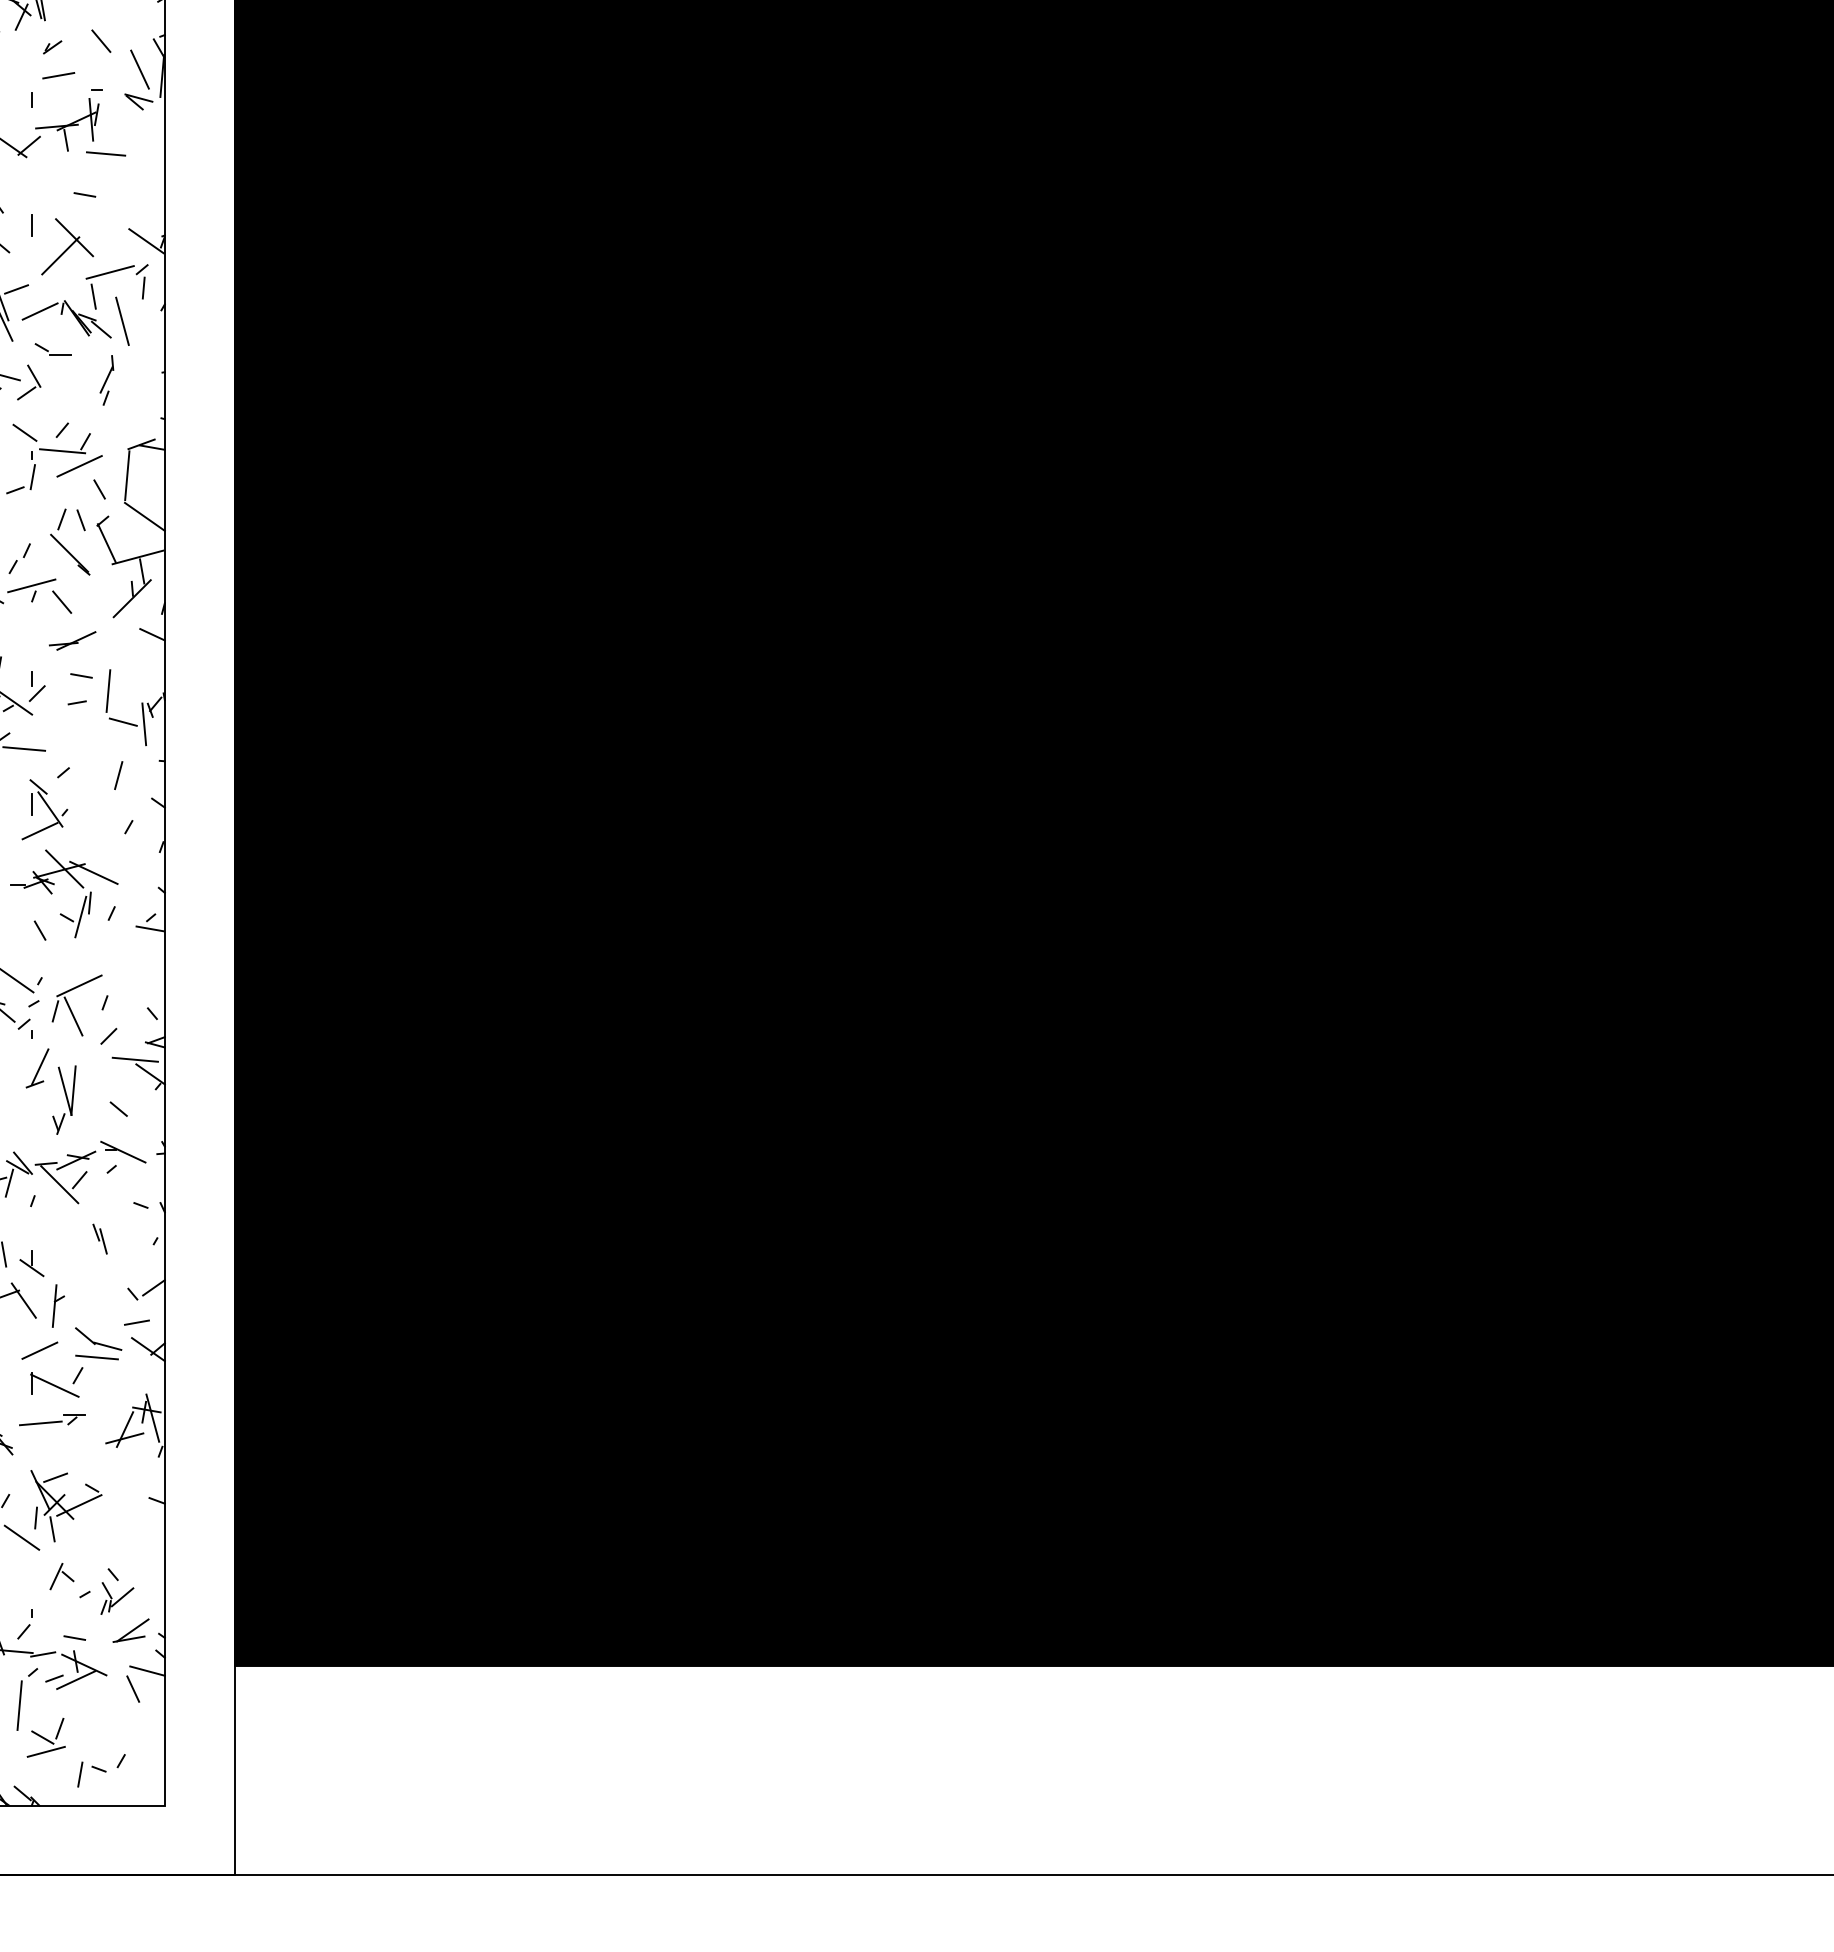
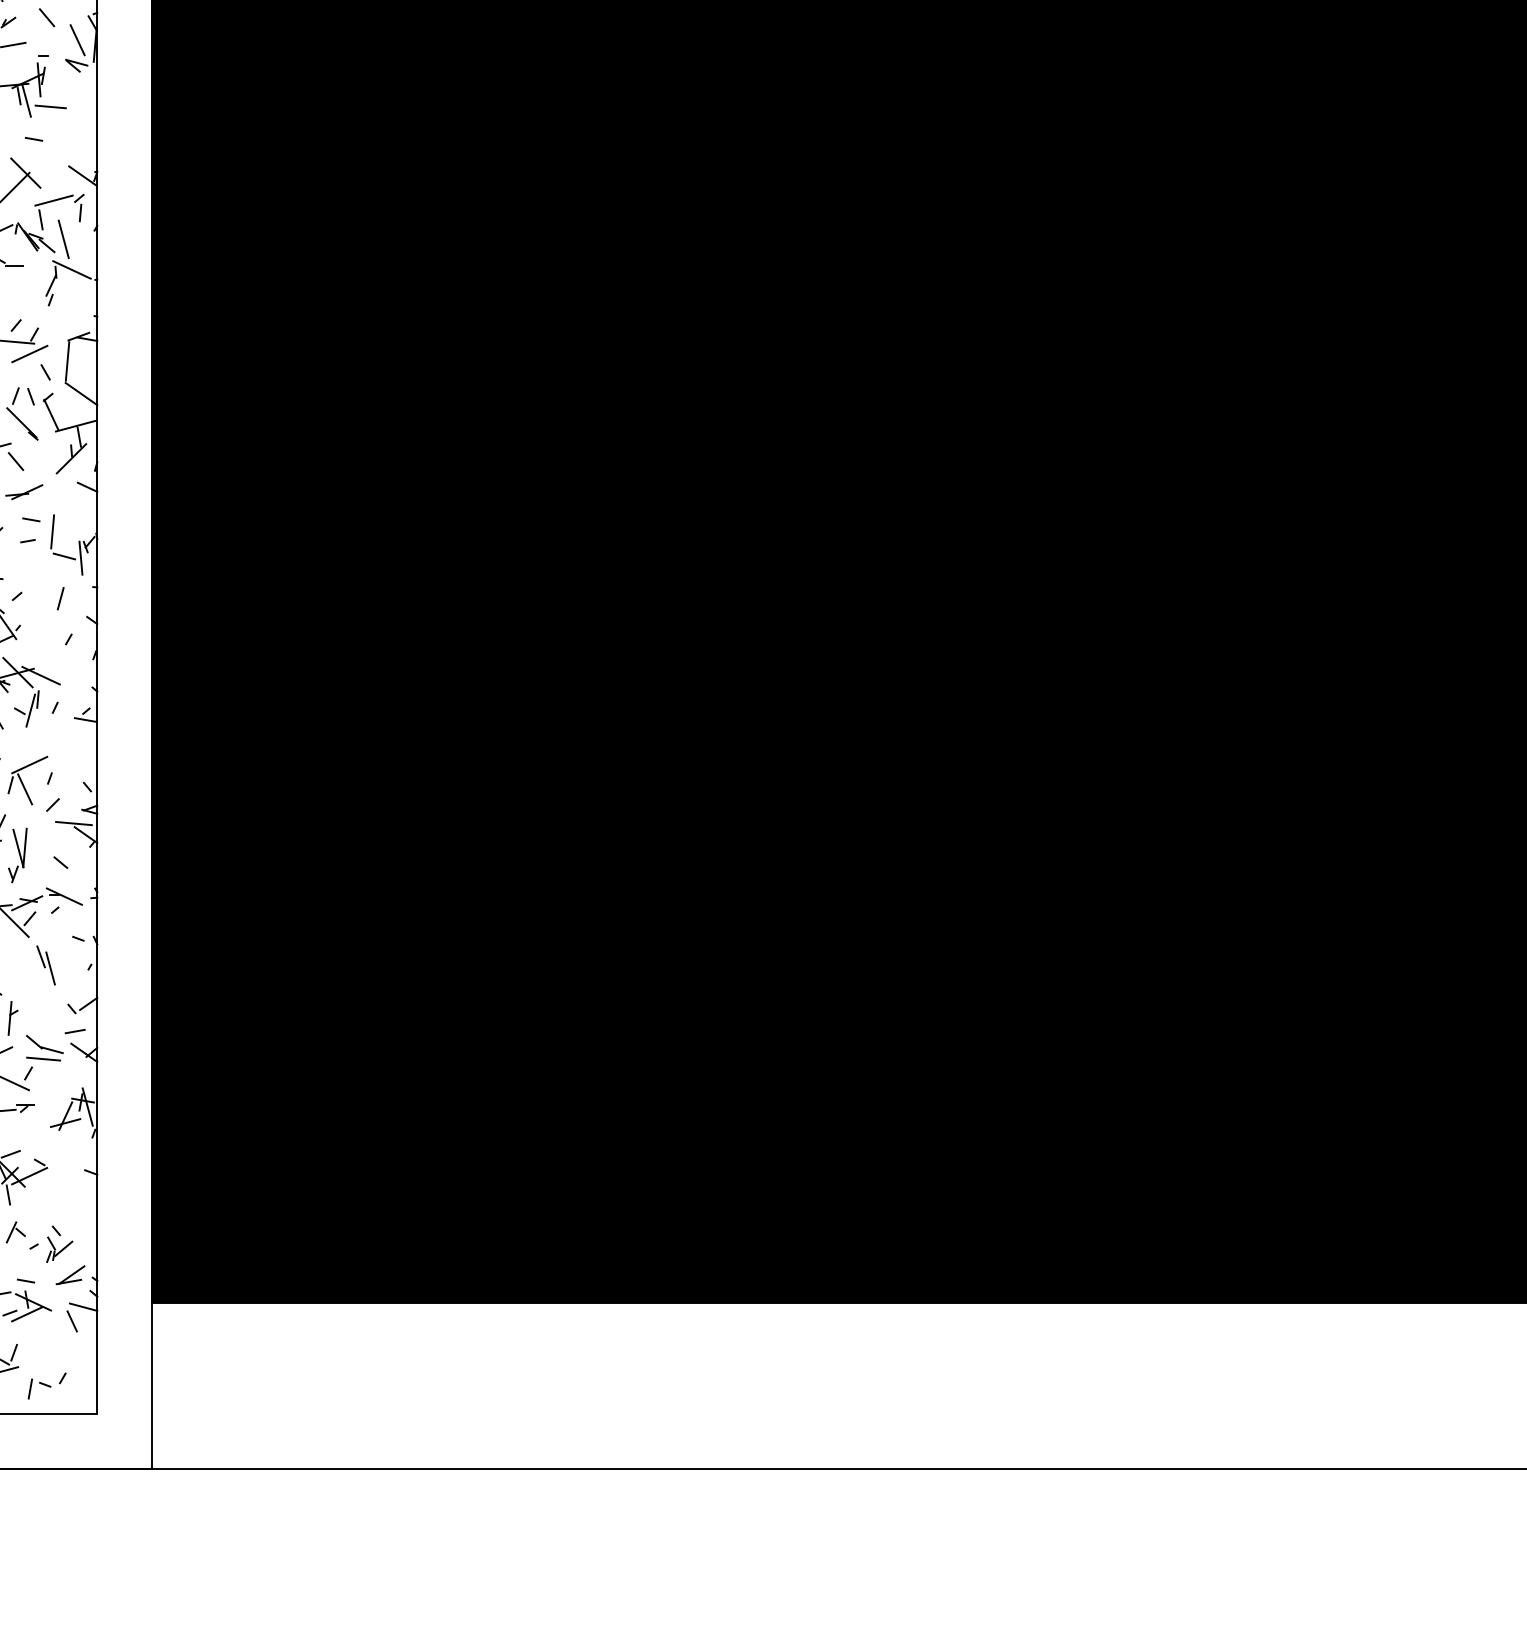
line: (75, 145) -> (26, 100), added
line: (132, 359) -> (71, 269), added
part: (99, 1239) -> (45, 965), size x1.67

